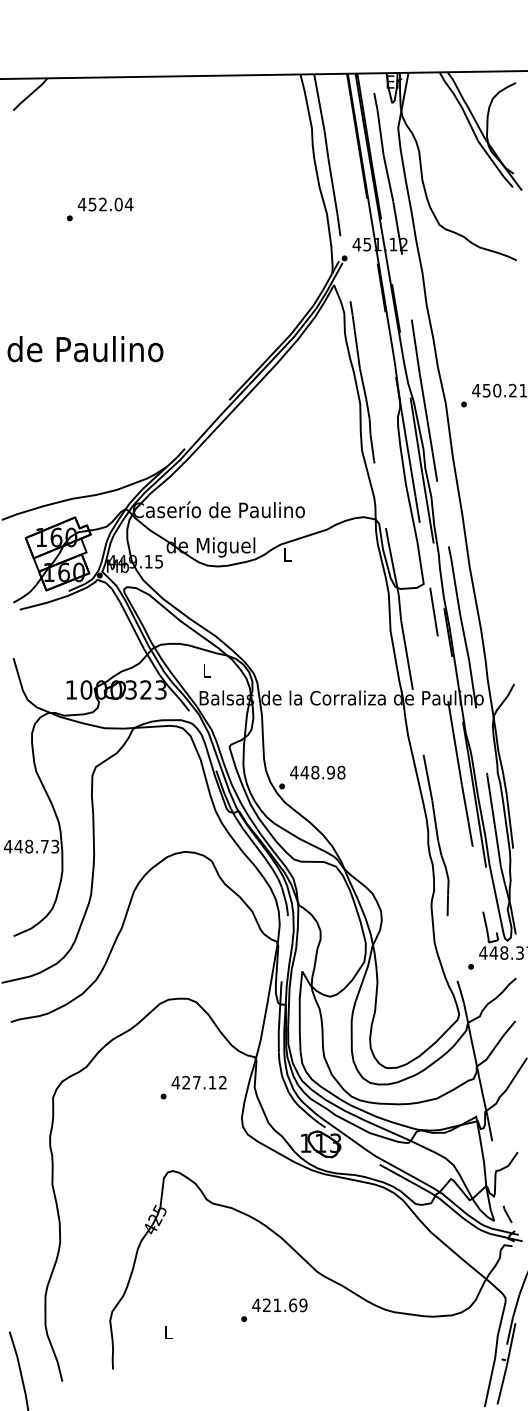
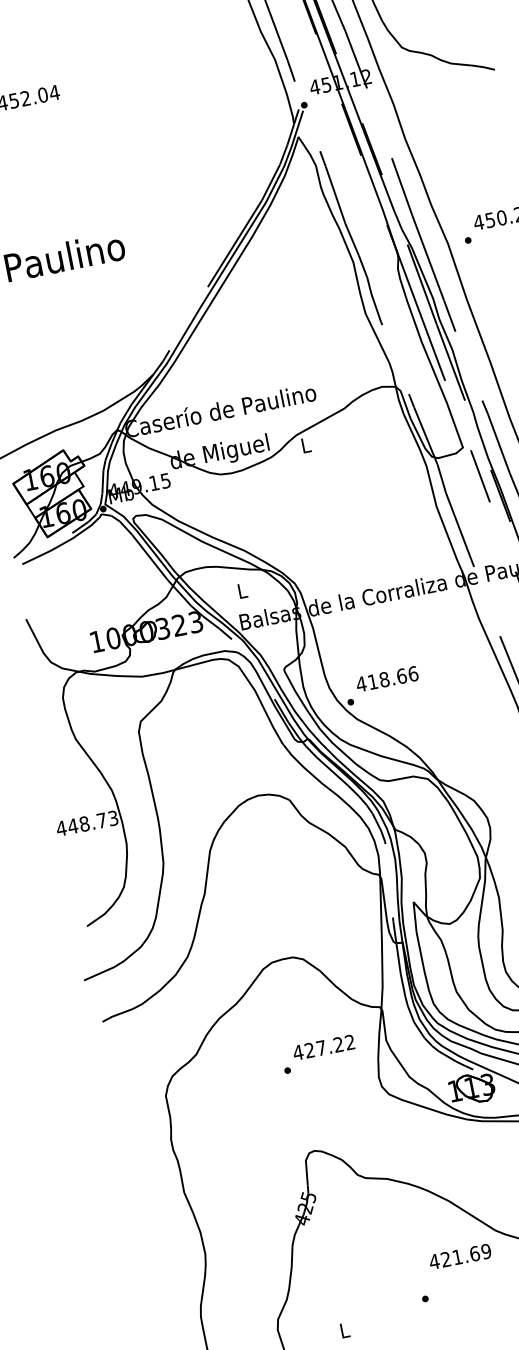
text: (322, 772) -> (392, 677), 448.98 -> 418.66
text: (212, 1082) -> (338, 1044), 427.12 -> 427.22
text: (279, 1305) -> (459, 1256), moved

